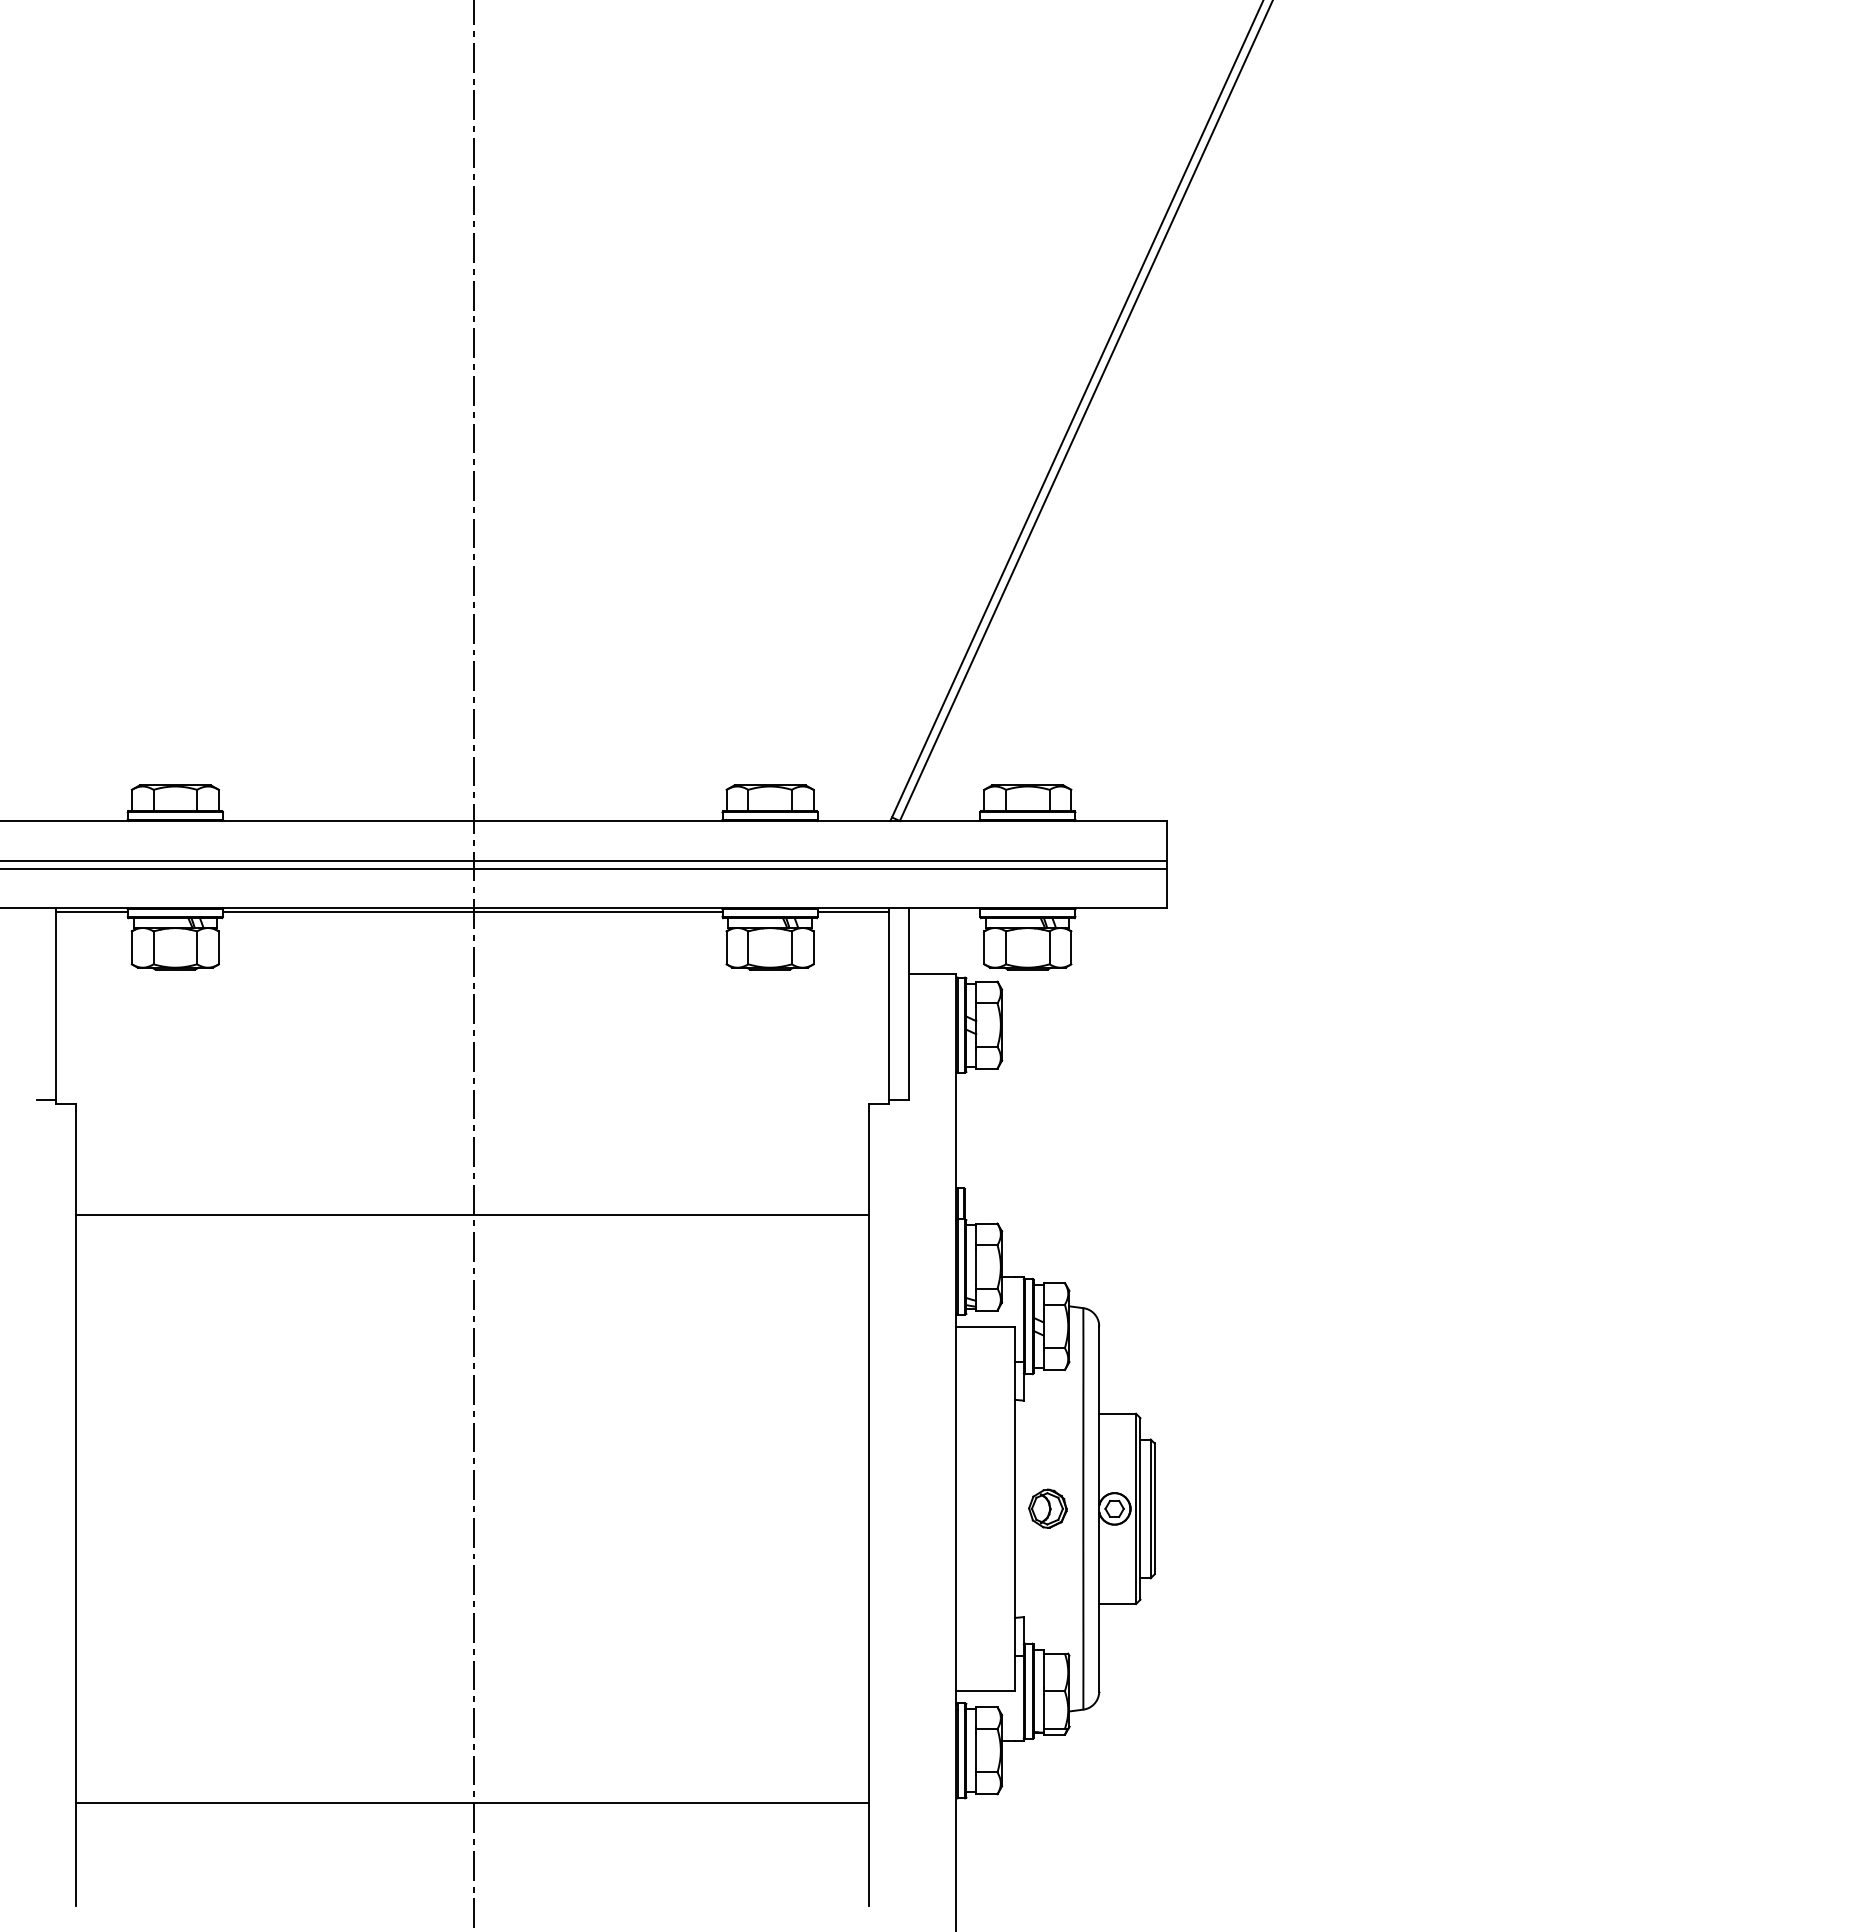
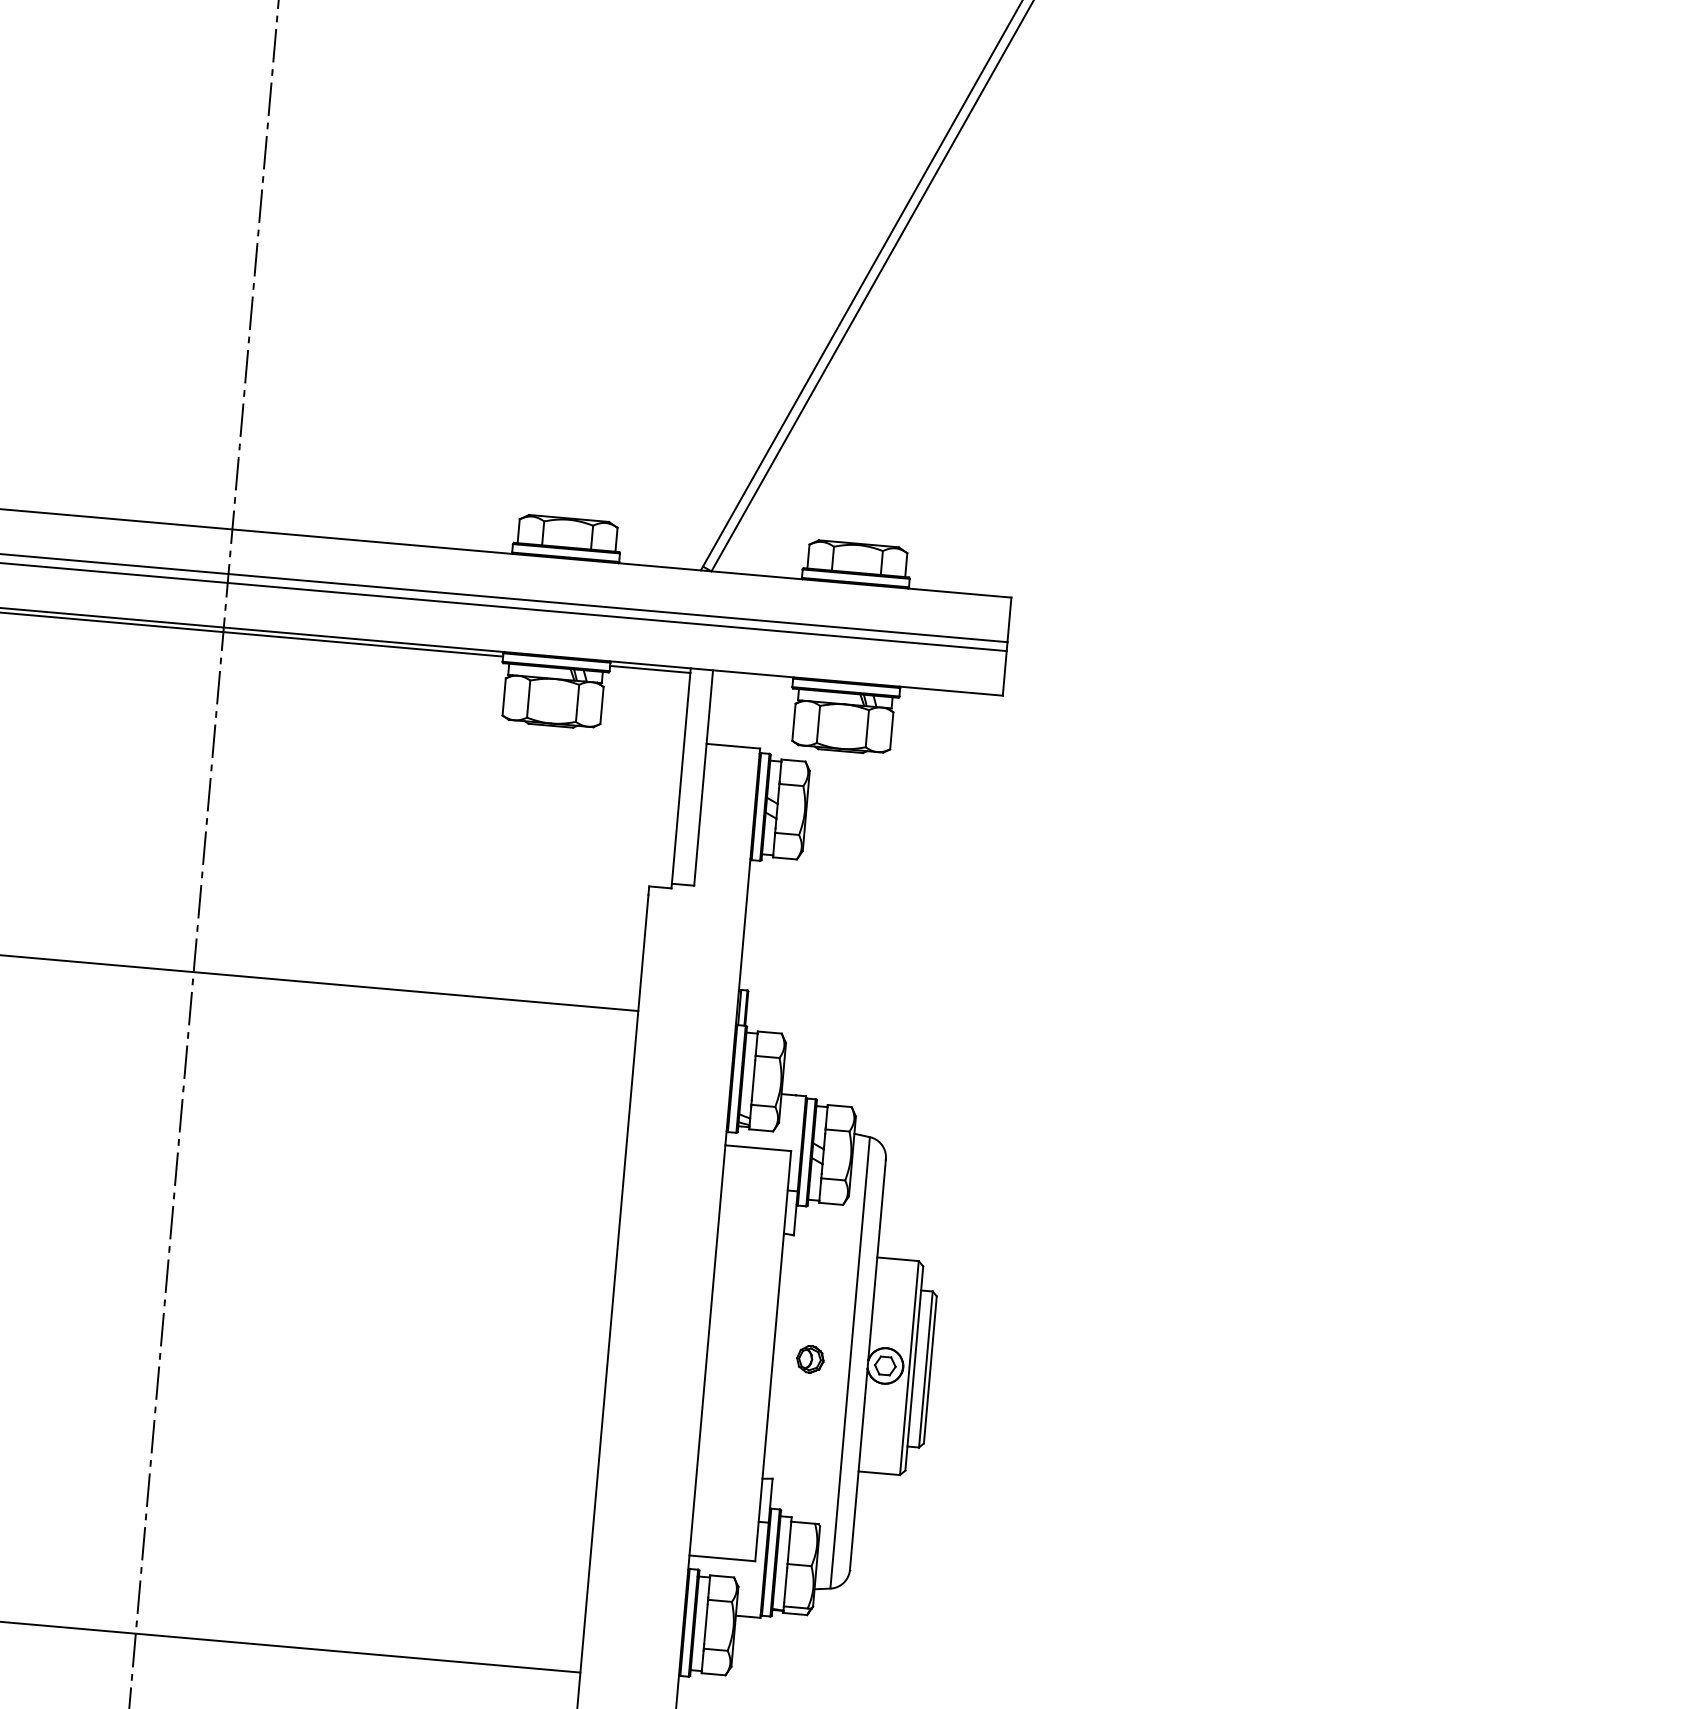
part: (1047, 1508) -> (809, 1358), size x0.62

